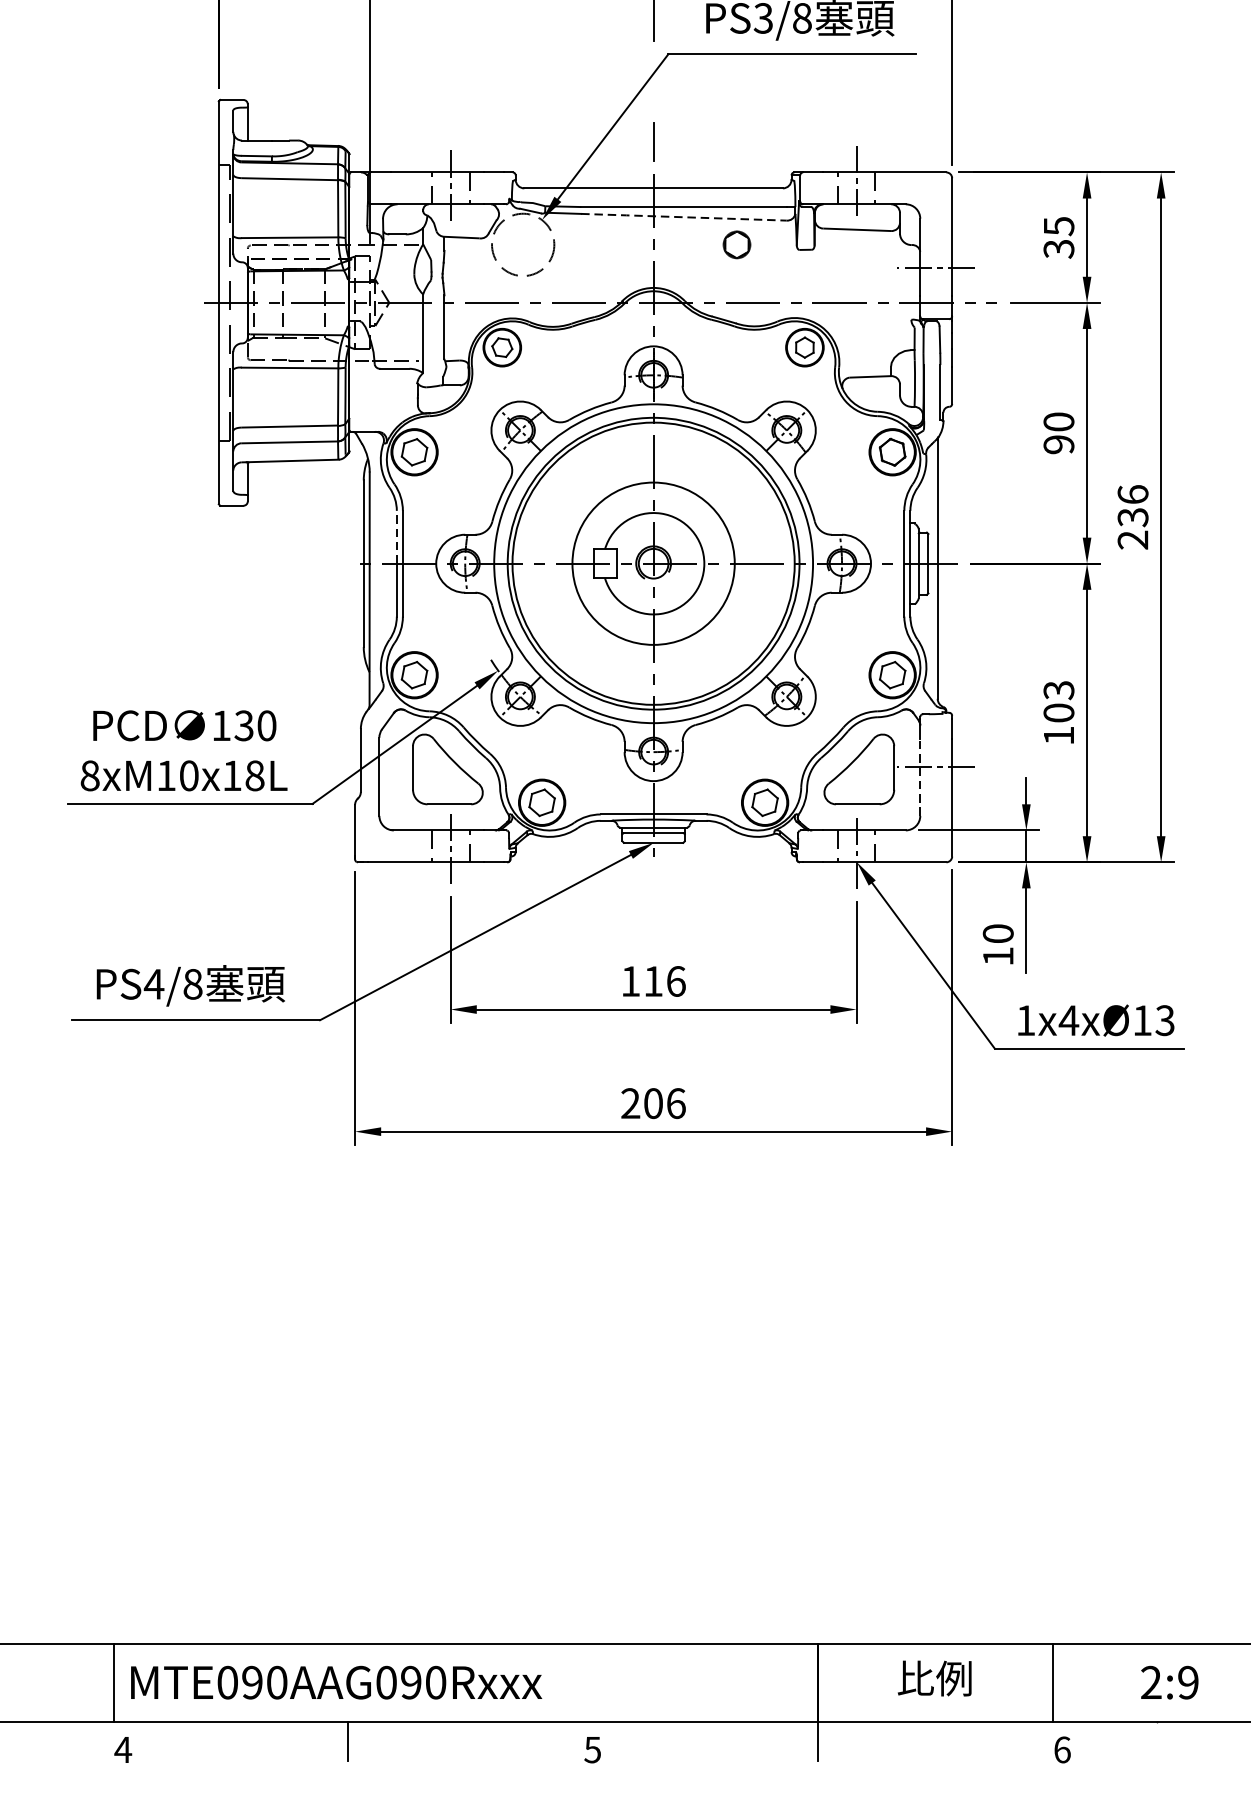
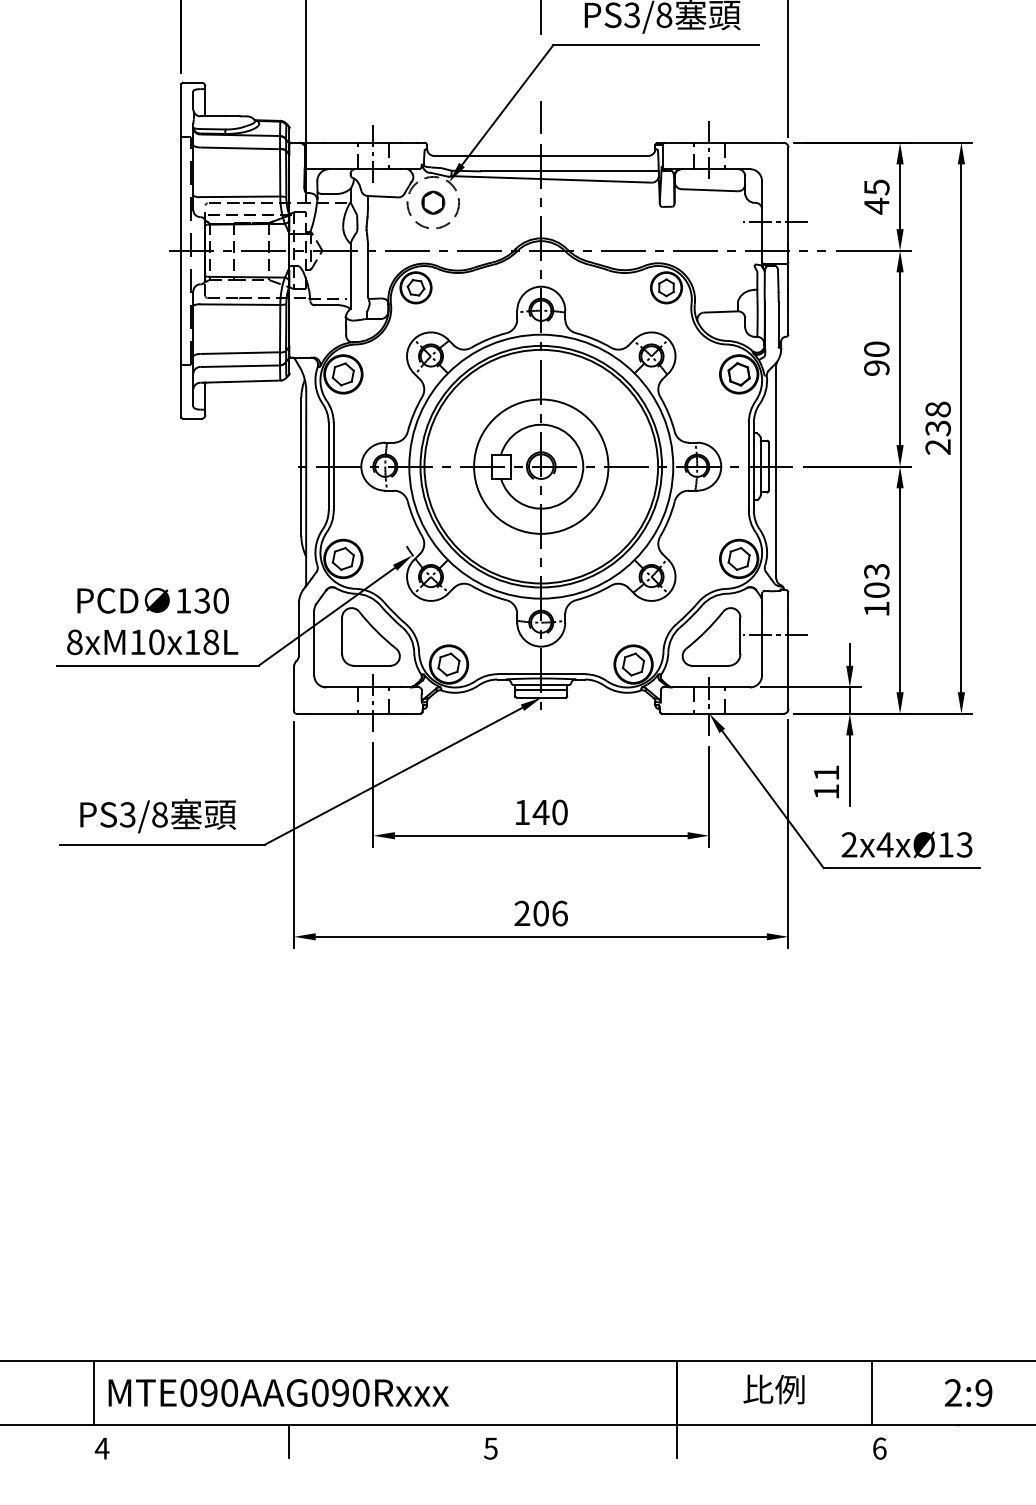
line: (682, 216) -> (565, 179), dashed -> solid
part: (737, 244) -> (433, 202), moved
text: (1058, 248) -> (876, 205), 35 -> 45
text: (1132, 494) -> (937, 409), 236 -> 238
line: (396, 536) -> (328, 444), dashed -> solid
line: (920, 777) -> (762, 643), dashed -> solid
text: (998, 933) -> (826, 772), 10 -> 11
text: (663, 981) -> (549, 812), 116 -> 140
text: (153, 983) -> (127, 814), PS4/8 -> PS3/8
text: (1025, 1020) -> (849, 844), 1x4xØ13 -> 2x4xØ13

